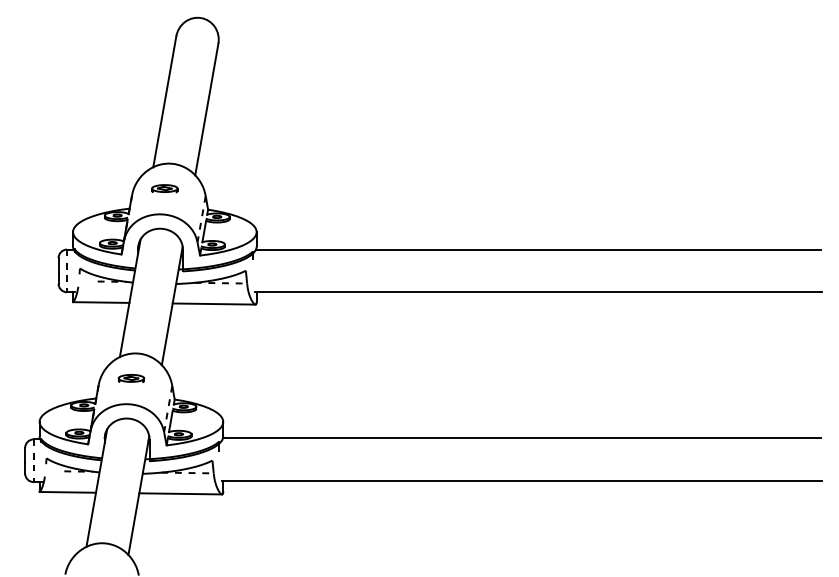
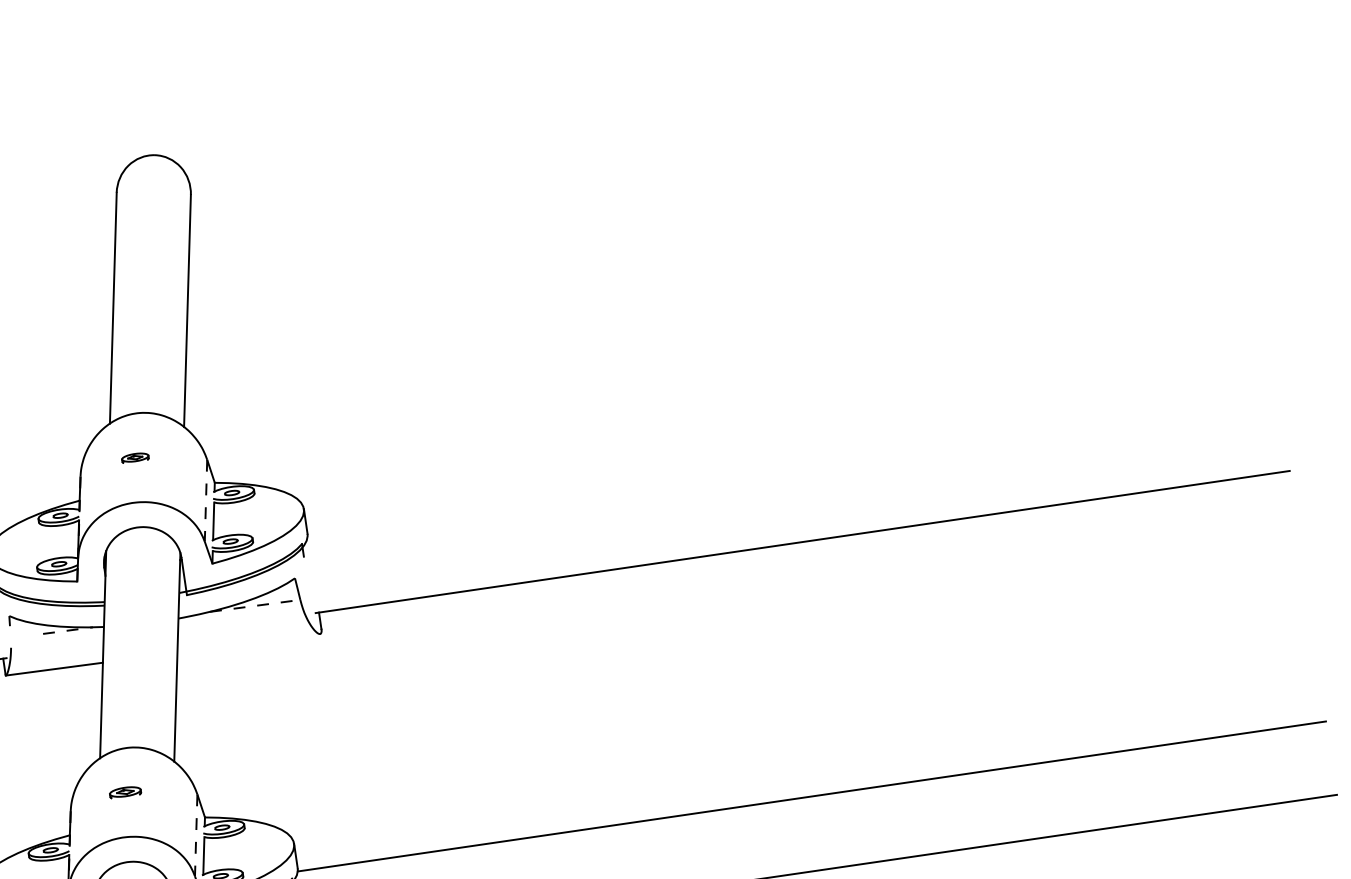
part: (164, 188) -> (134, 457), size x0.6
line: (538, 249) -> (792, 468), removed
line: (213, 303) -> (247, 642), removed
part: (131, 378) -> (125, 792), size x0.7

